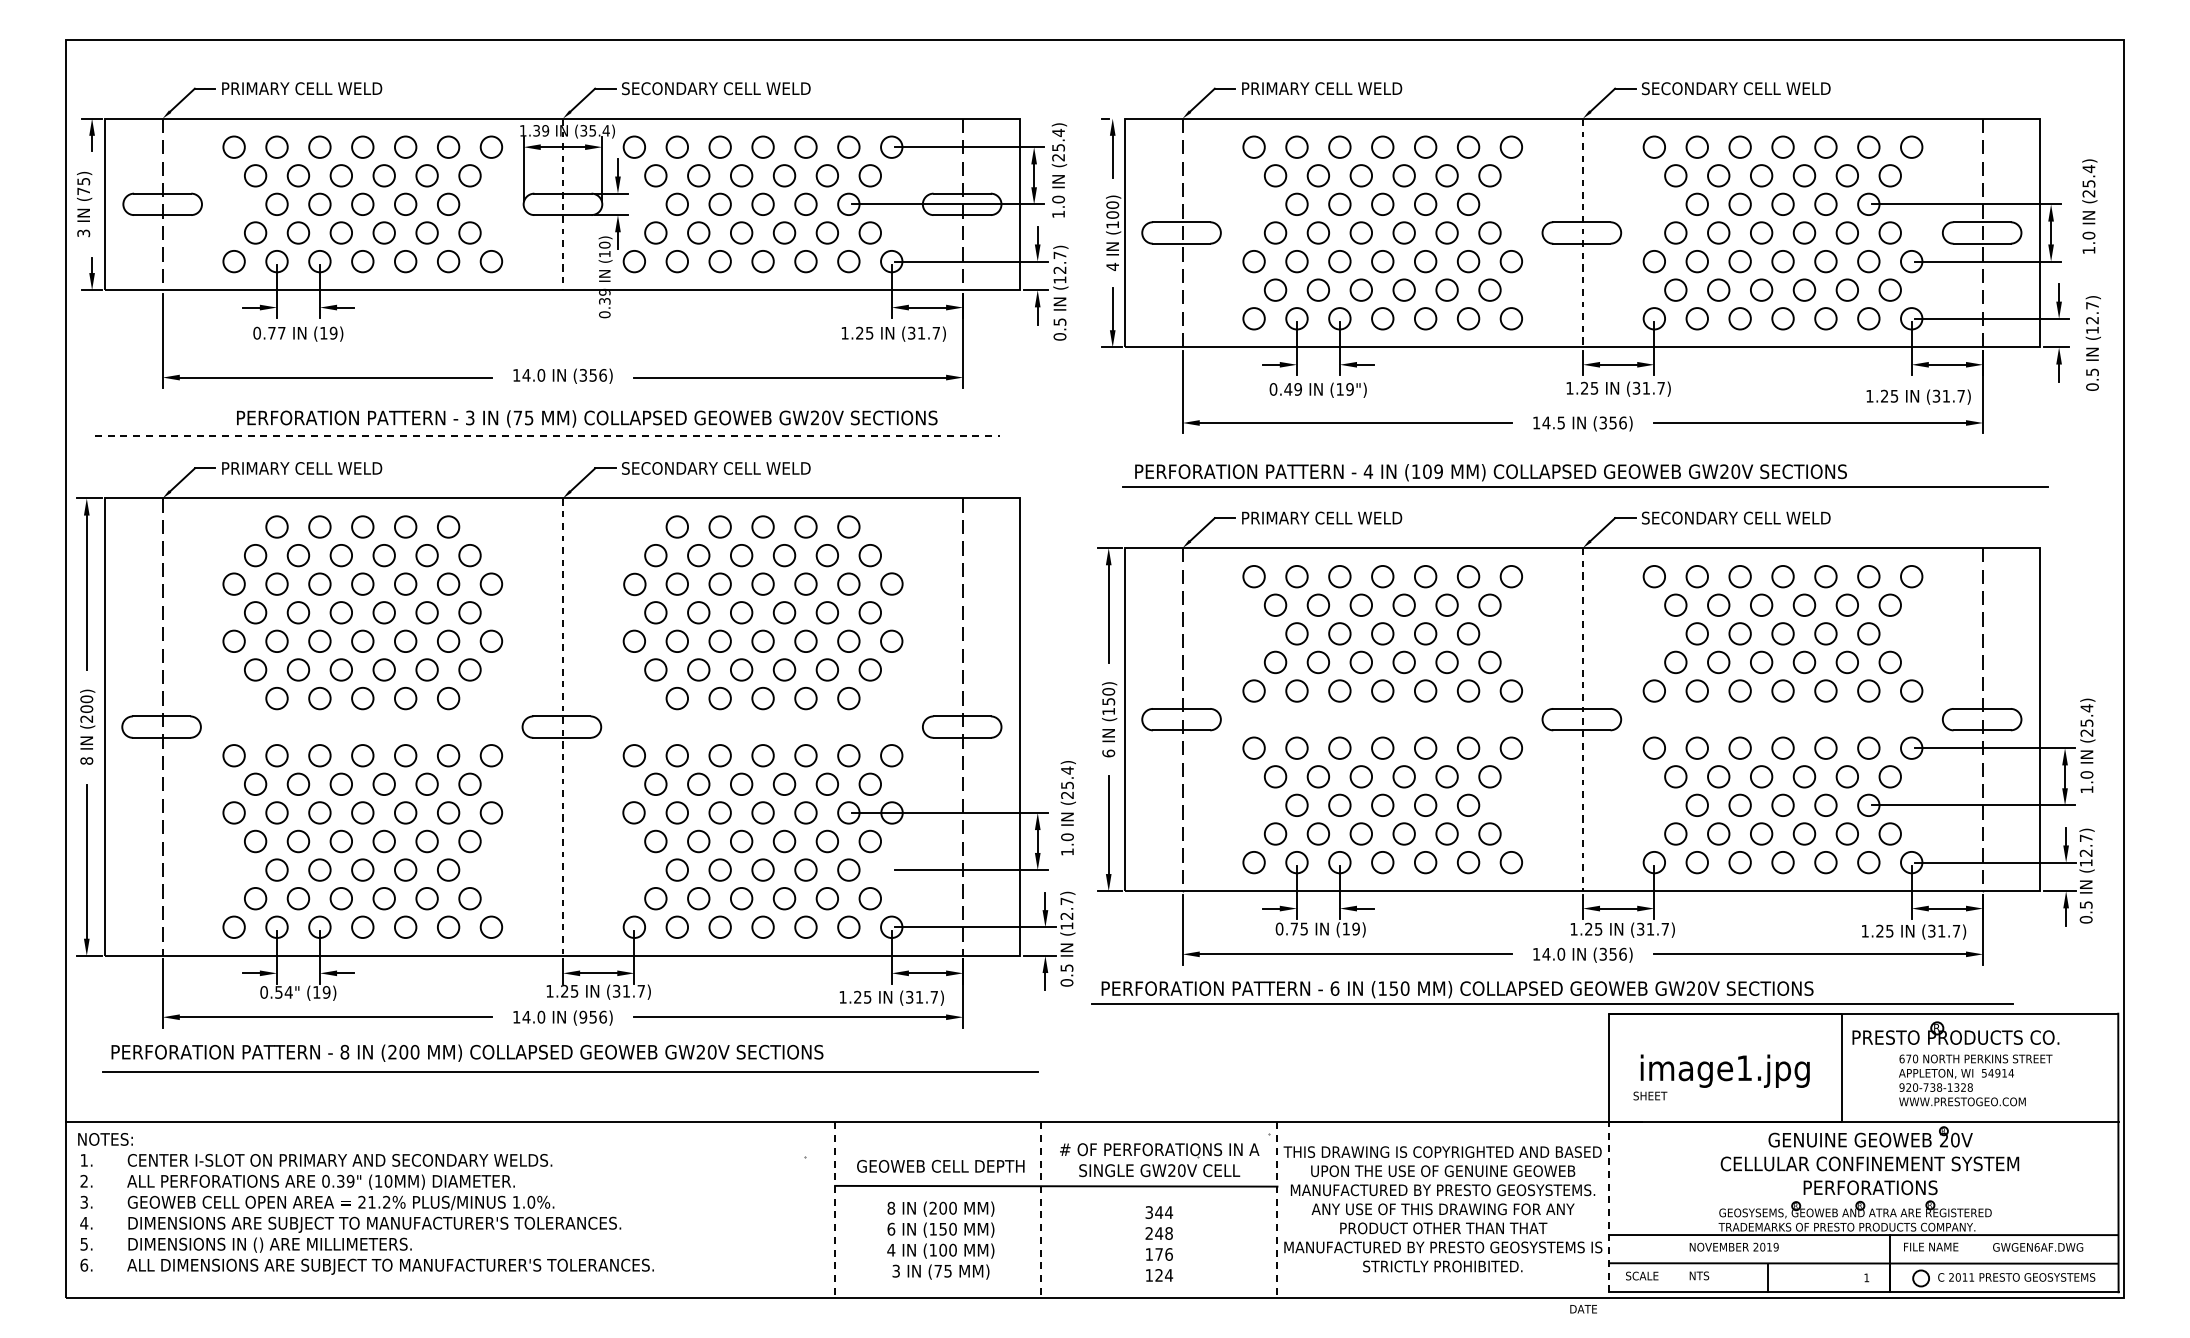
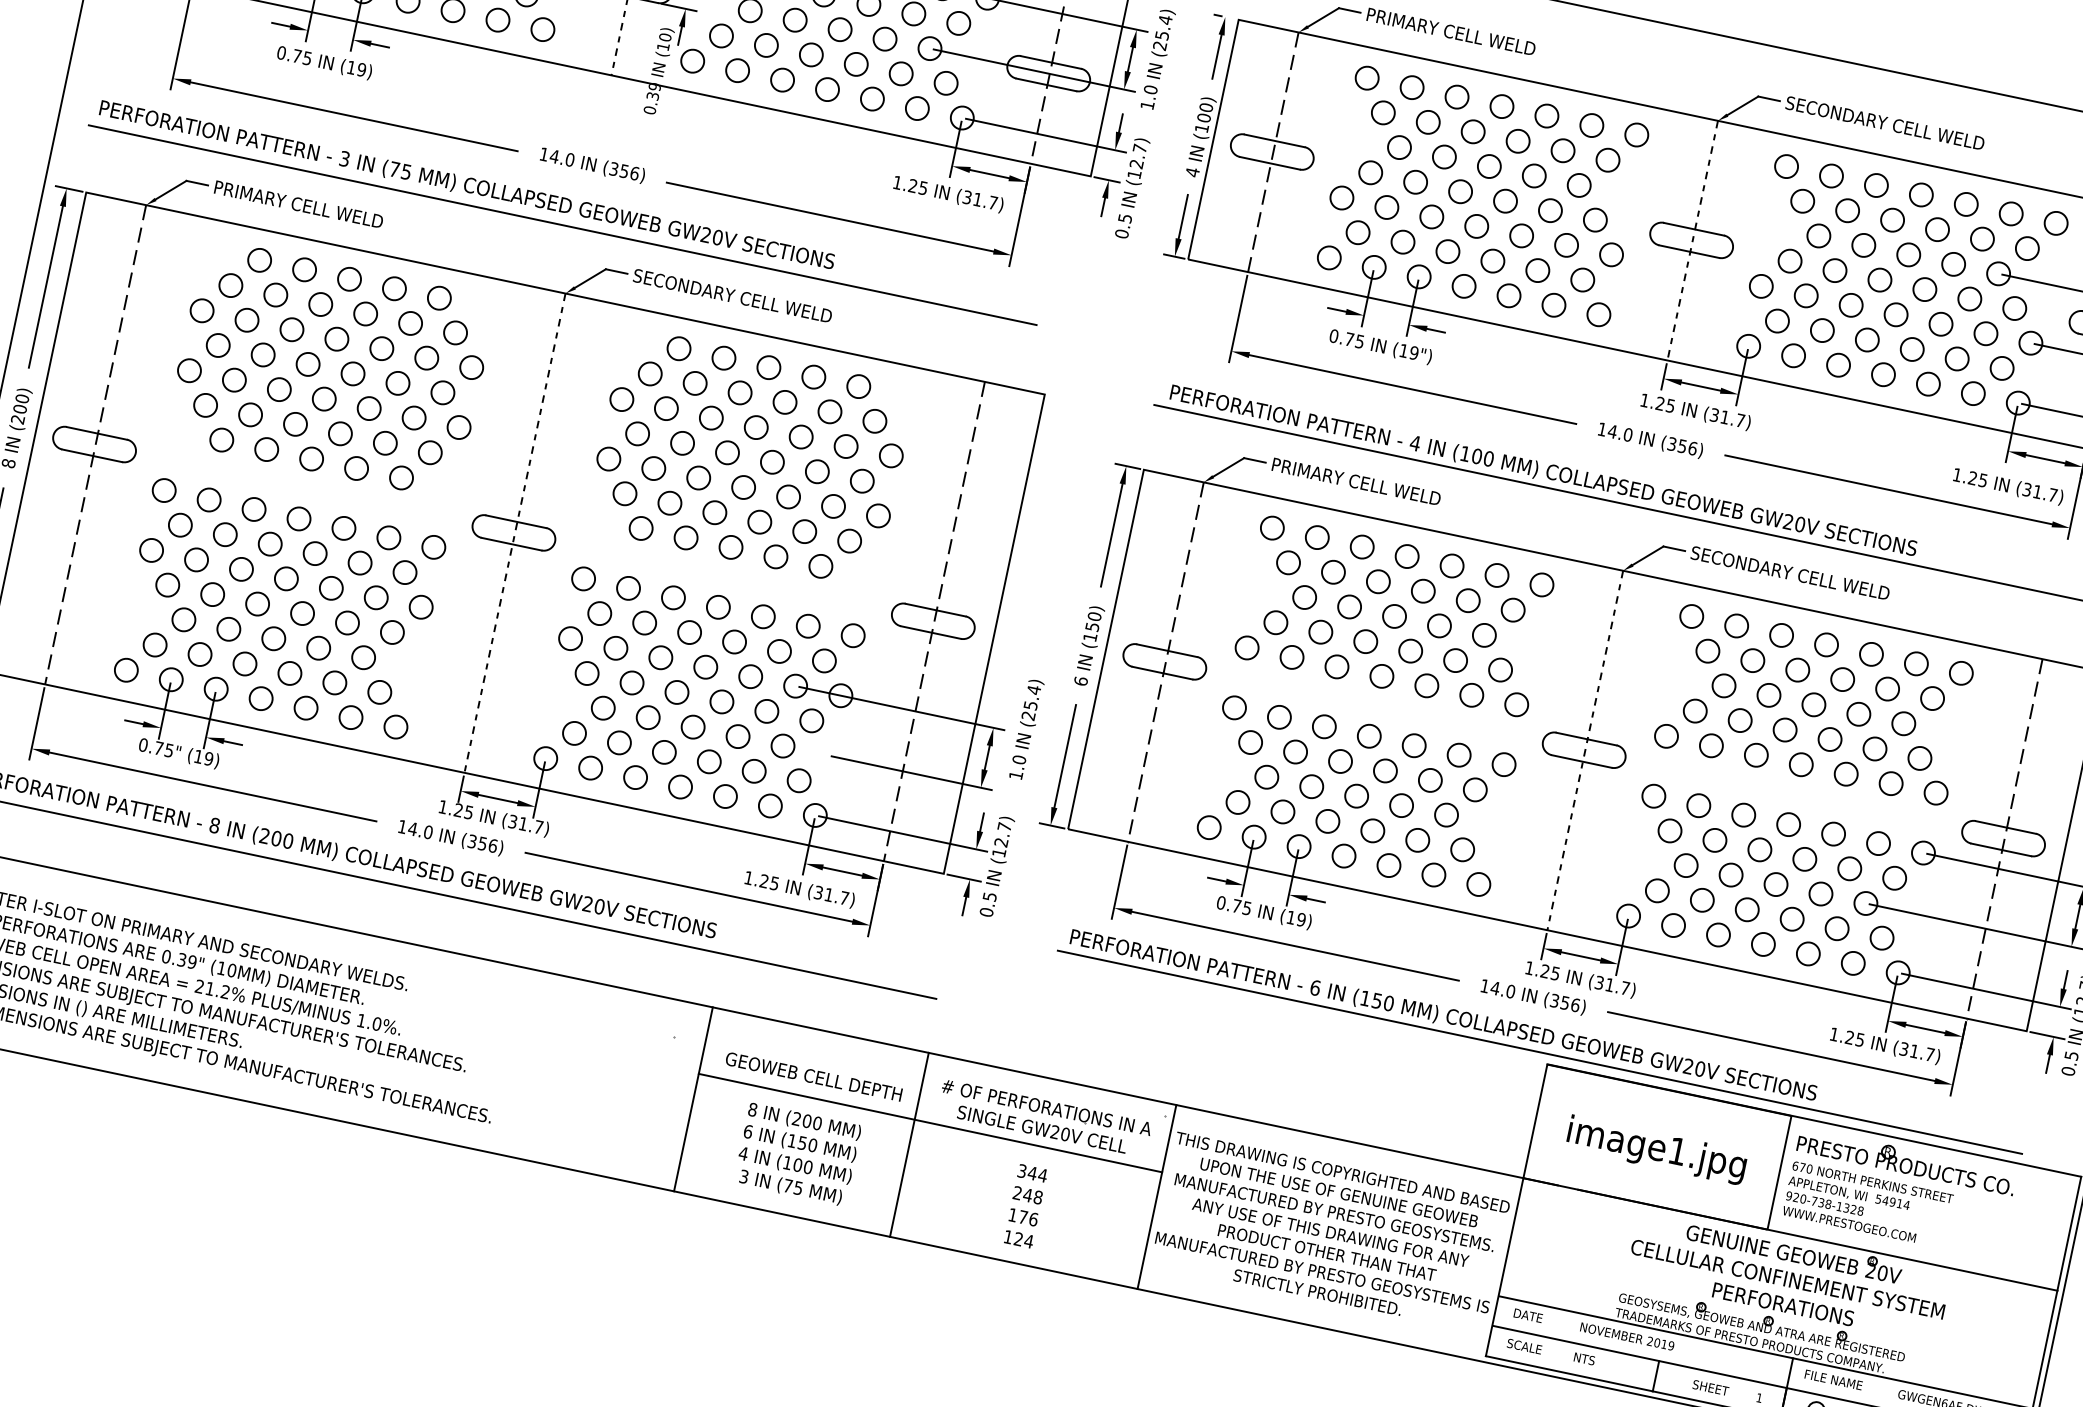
text: (281, 333) -> (307, 58), 0.77 -> 0.75
text: (1292, 389) -> (1353, 340), 0.49 -> 0.75
text: (587, 418) -> (467, 185), moved
text: (1561, 422) -> (1628, 434), 14.5 -> 14.0
line: (547, 436) -> (563, 225), dashed -> solid
text: (1438, 471) -> (1488, 458), (109 -> (100
text: (283, 992) -> (163, 749), 0.54" -> 0.75"
part: (1552, 992) -> (1542, 1040), moved
text: (583, 1016) -> (472, 840), (956) -> (356)
text: (1975, 1080) -> (1867, 1204), moved
text: (1650, 1095) -> (1711, 1387), moved
line: (1608, 1207) -> (1504, 1267), dashed -> solid
line: (835, 1210) -> (693, 1099), dashed -> solid
line: (1041, 1210) -> (909, 1145), dashed -> solid
line: (1277, 1210) -> (1156, 1197), dashed -> solid
text: (1583, 1309) -> (1528, 1316), moved

